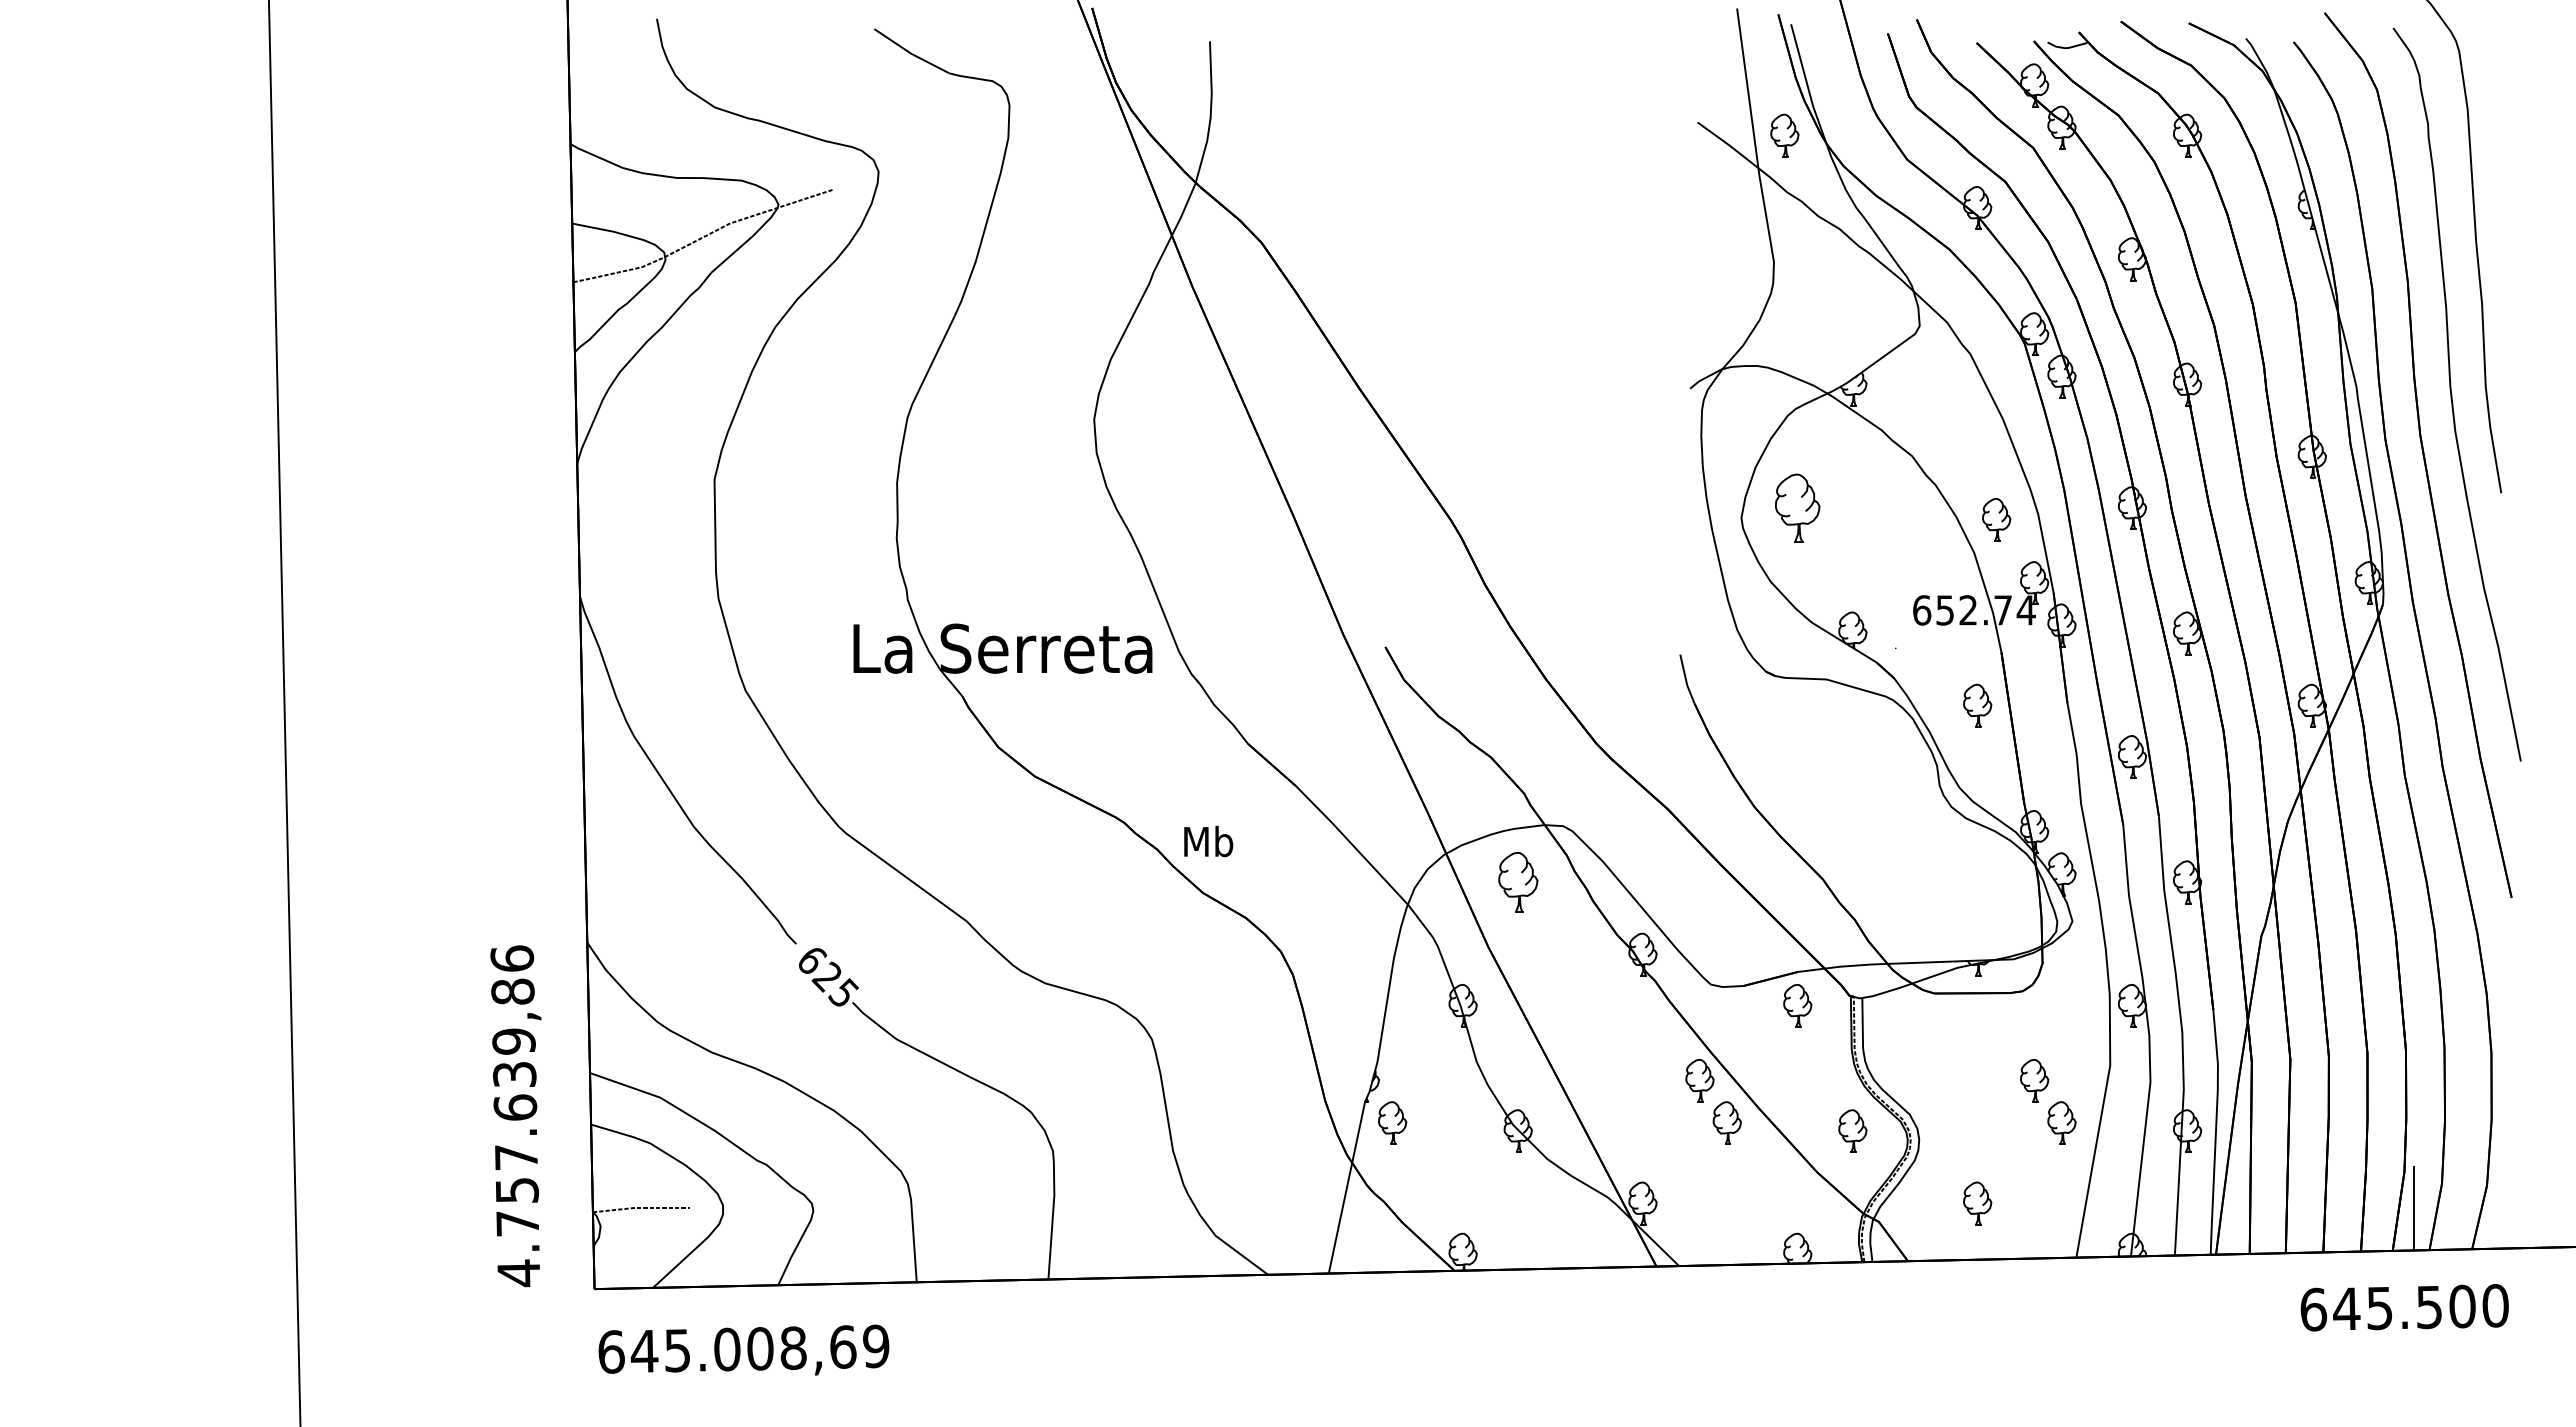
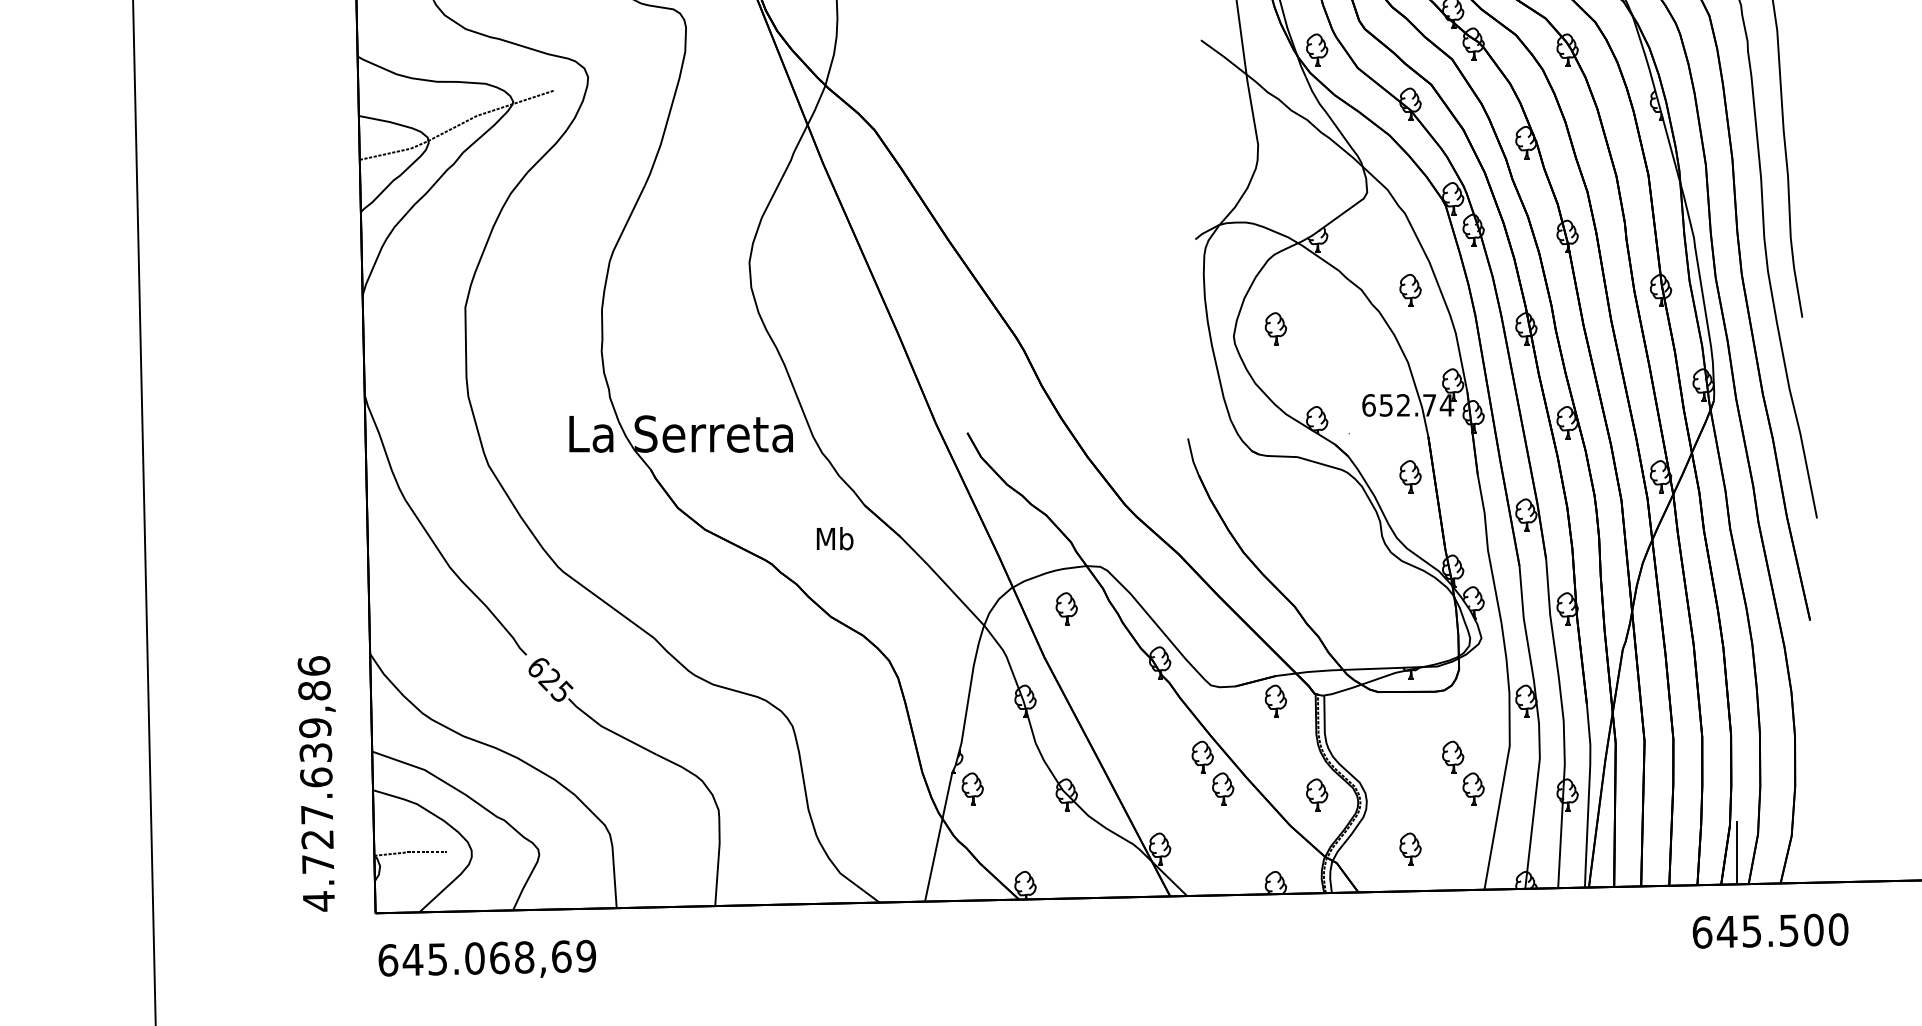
part: (1784, 135) -> (1316, 50), moved
part: (1797, 507) -> (1275, 328), size x0.62
part: (1996, 519) -> (1410, 290), moved
text: (1208, 841) -> (835, 538), moved
part: (1517, 882) -> (1066, 609), size x0.71
text: (517, 1190) -> (317, 839), 4.757.639,86 -> 4.727.639,86
text: (2404, 1307) -> (1770, 930), moved
text: (760, 1348) -> (499, 957), 645.008,69 -> 645.068,69

